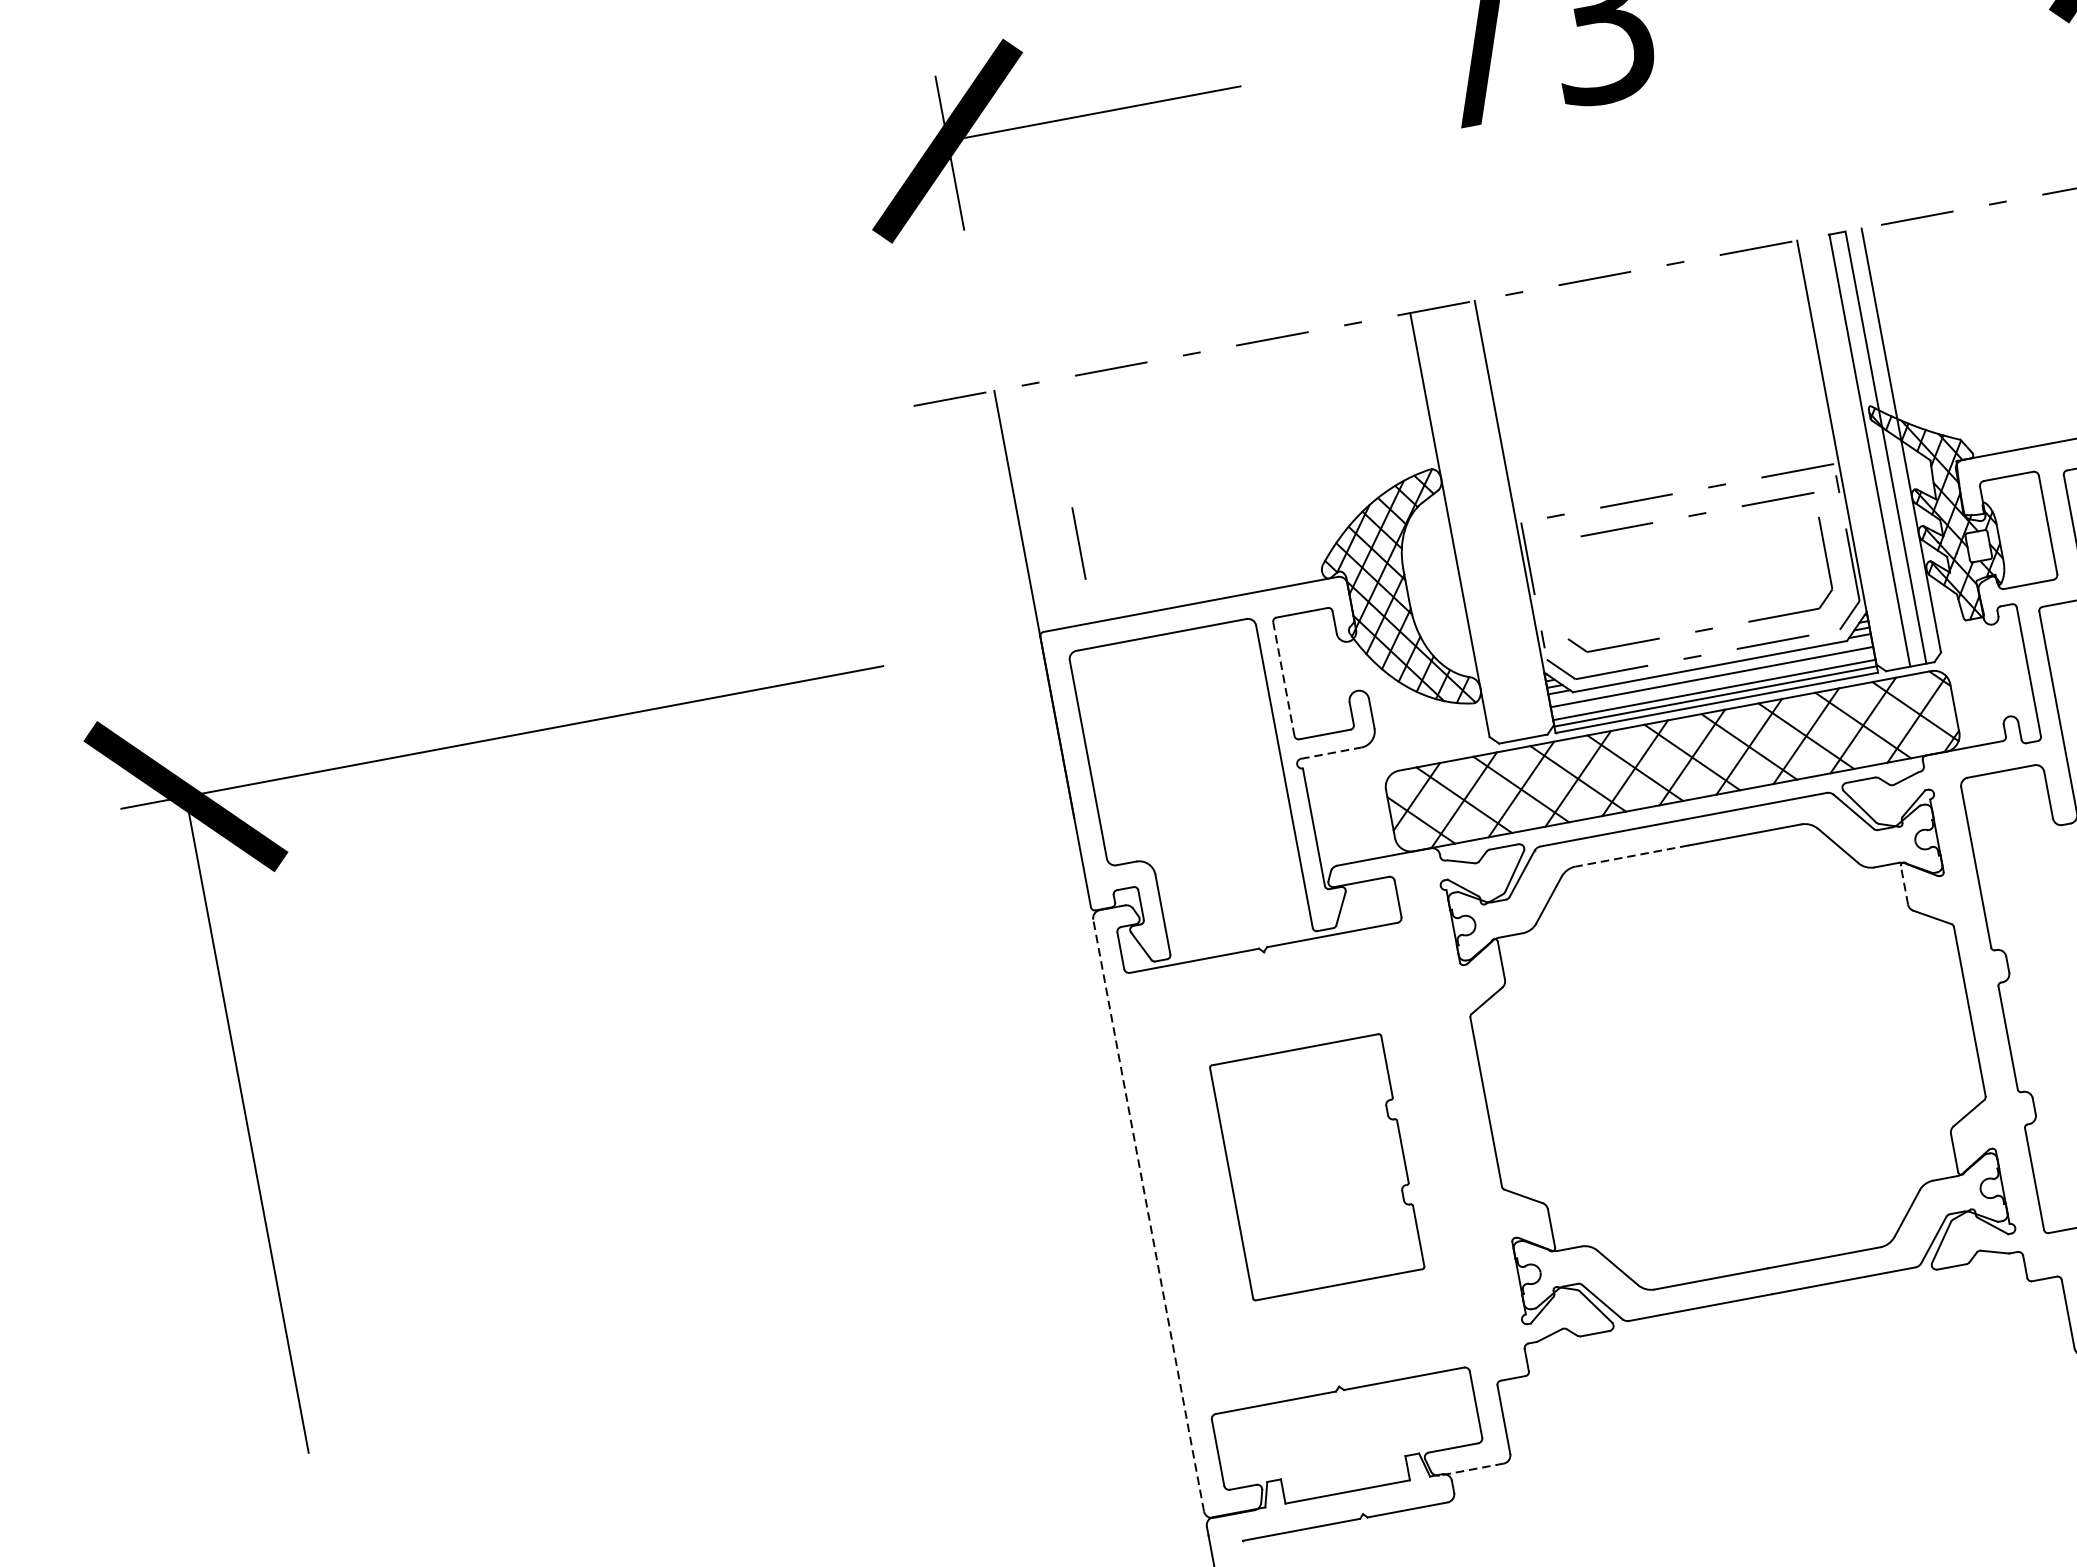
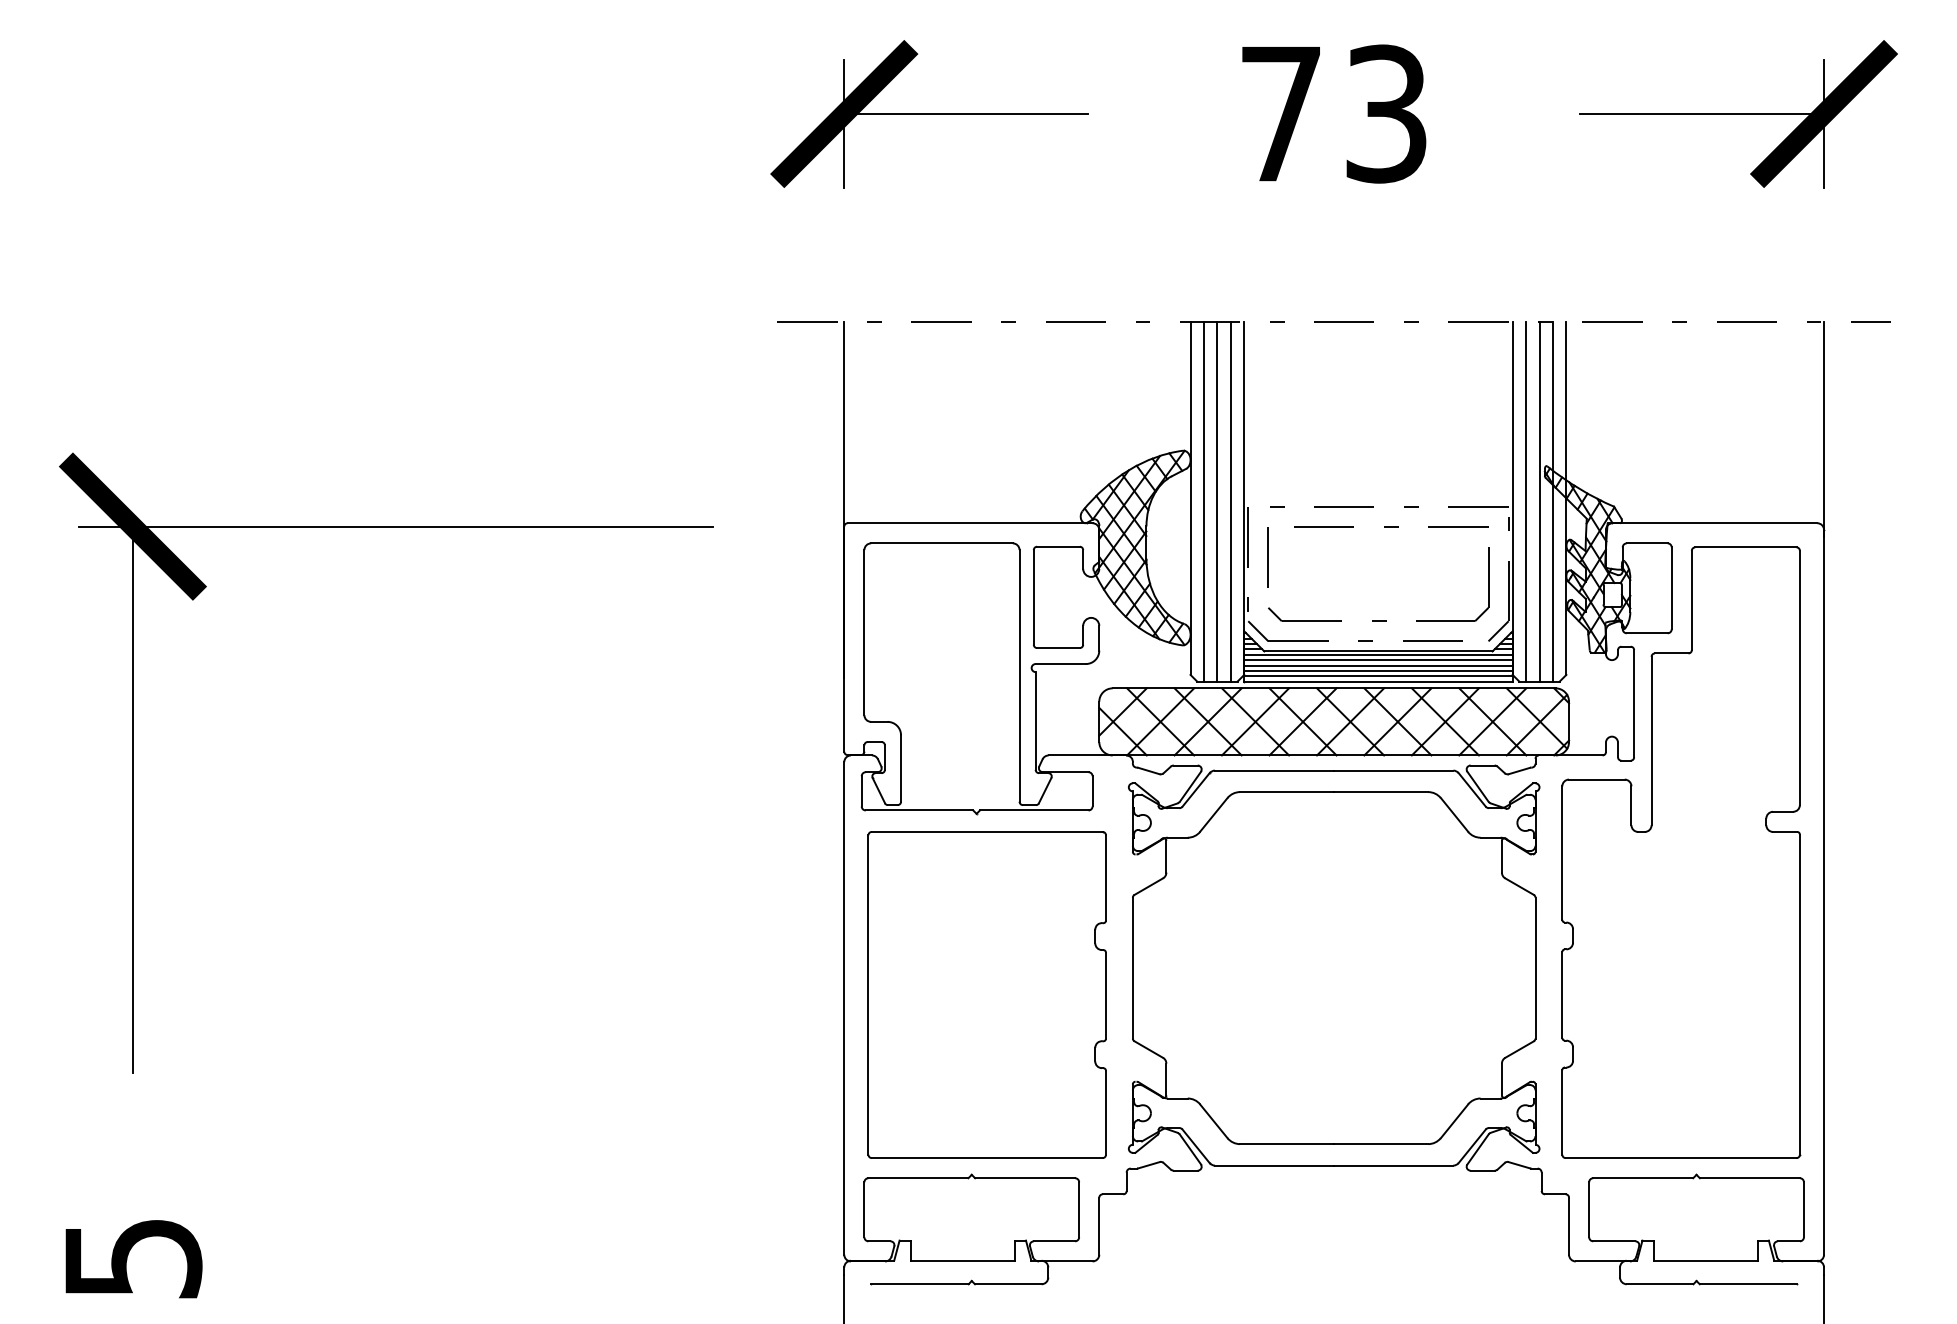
line: (1854, 453) -> (1526, 501), added
line: (1498, 519) -> (1230, 501), added
line: (1482, 522) -> (1217, 501), added
line: (1466, 525) -> (1203, 501), added
line: (1077, 543) -> (1267, 557), moved
line: (1710, 670) -> (1378, 654), added
line: (1283, 678) -> (1033, 596), dashed -> solid
line: (1713, 683) -> (1378, 665), added
line: (1332, 753) -> (1061, 664), dashed -> solid
line: (1631, 856) -> (1286, 792), dashed -> solid
line: (1903, 885) -> (1501, 856), dashed -> solid
part: (1316, 1166) -> (986, 994), size x1.67
line: (1148, 1214) -> (844, 1007), dashed -> solid
line: (1471, 1469) -> (1065, 1261), dashed -> solid

